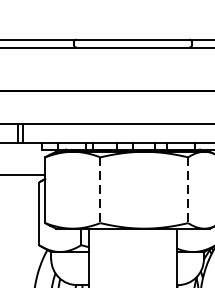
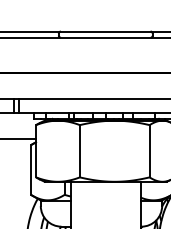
line: (99, 190) -> (79, 151), dashed -> solid
line: (188, 190) -> (149, 151), dashed -> solid

